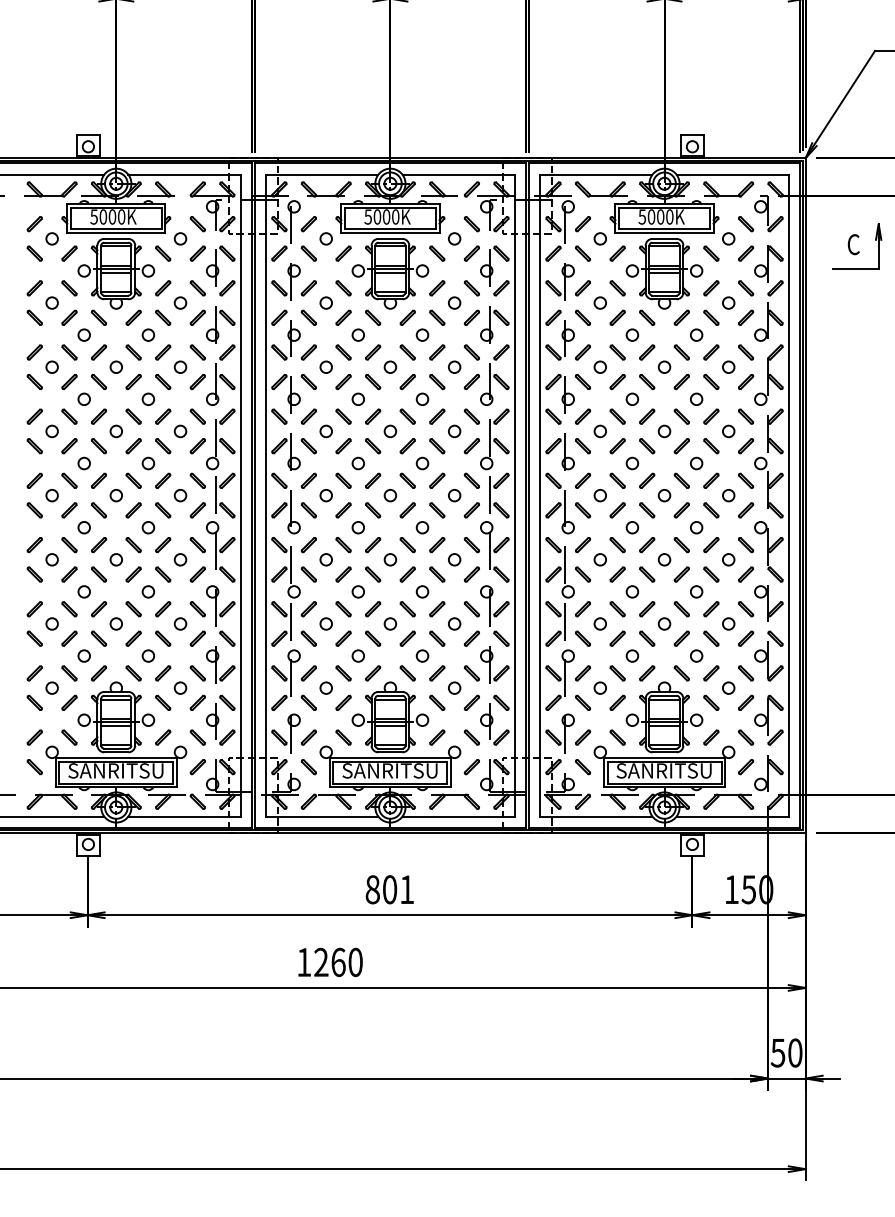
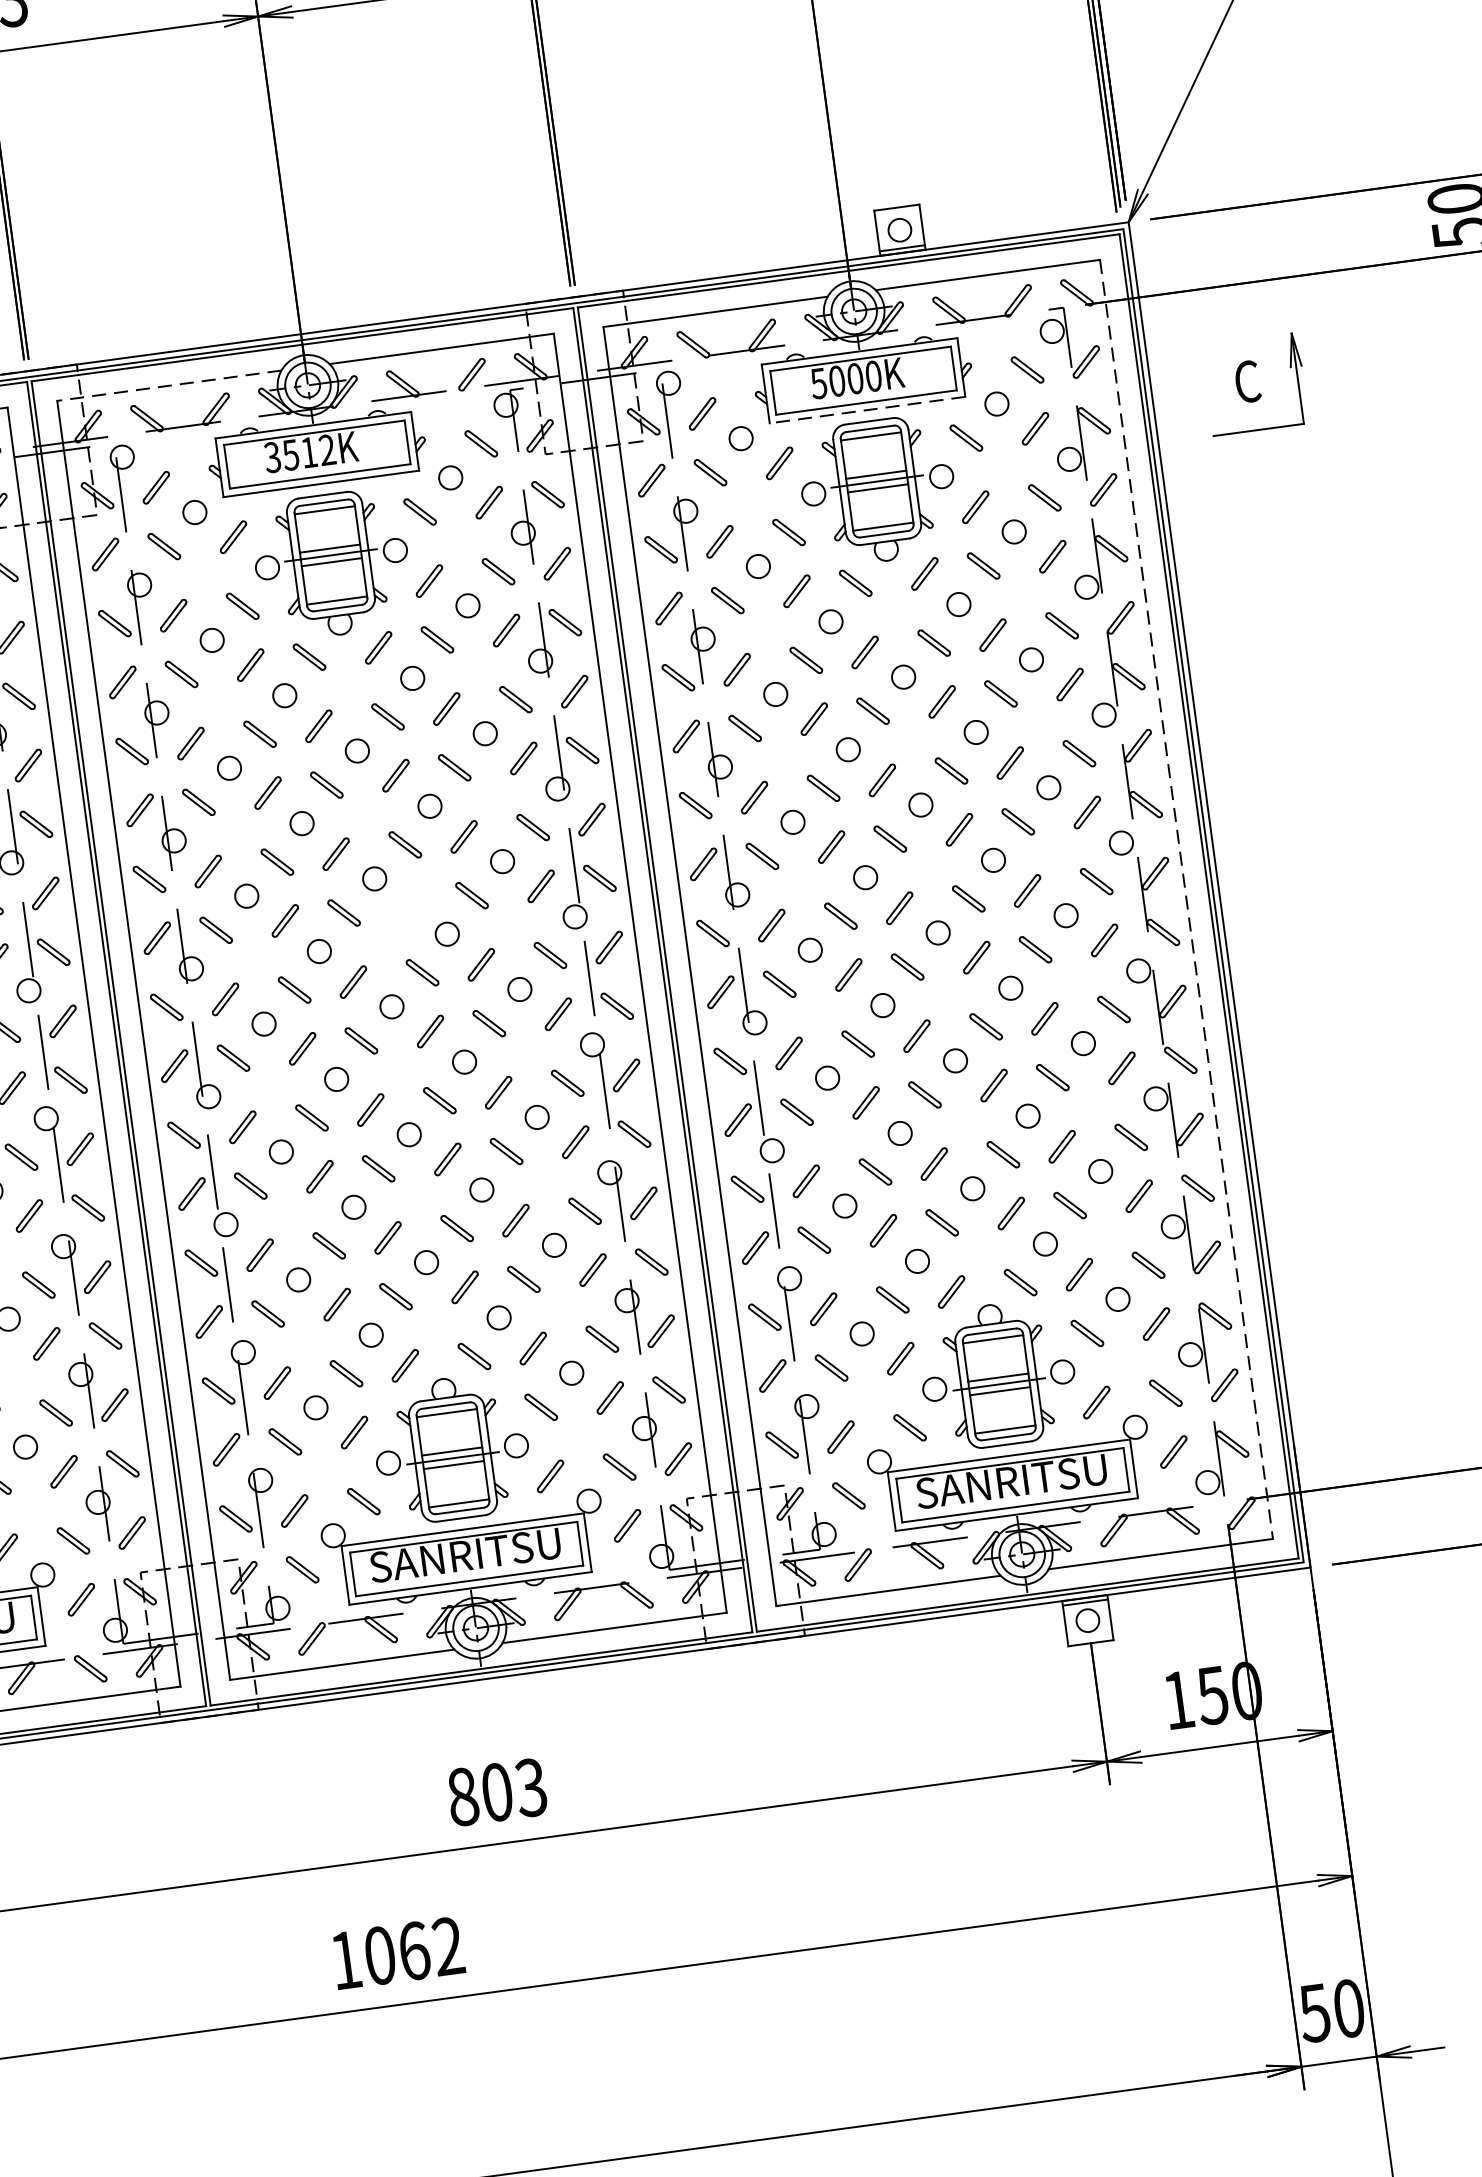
line: (321, 174) -> (168, 385), solid -> dashed
text: (382, 216) -> (300, 452), 5000K -> 3512K
line: (664, 233) -> (867, 410), solid -> dashed
line: (407, 446) -> (412, 904), removed
line: (789, 495) -> (1187, 899), solid -> dashed
text: (406, 889) -> (530, 1787), 801 -> 803
text: (338, 962) -> (414, 1951), 1260 -> 1062

